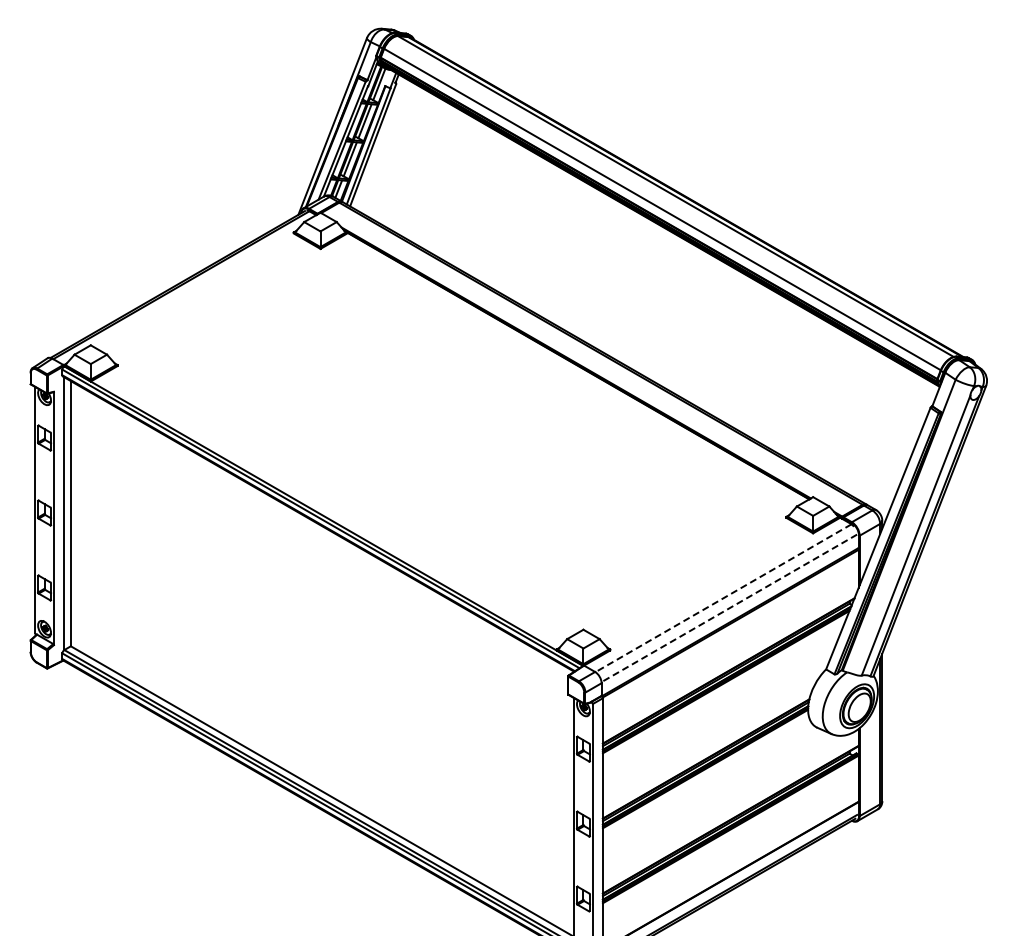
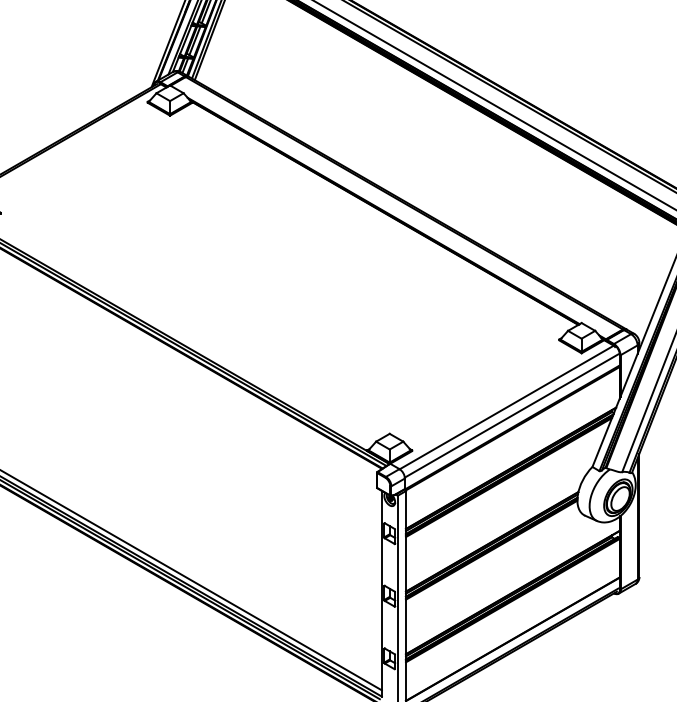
line: (723, 598) -> (506, 407), dashed -> solid
line: (729, 608) -> (511, 416), dashed -> solid

